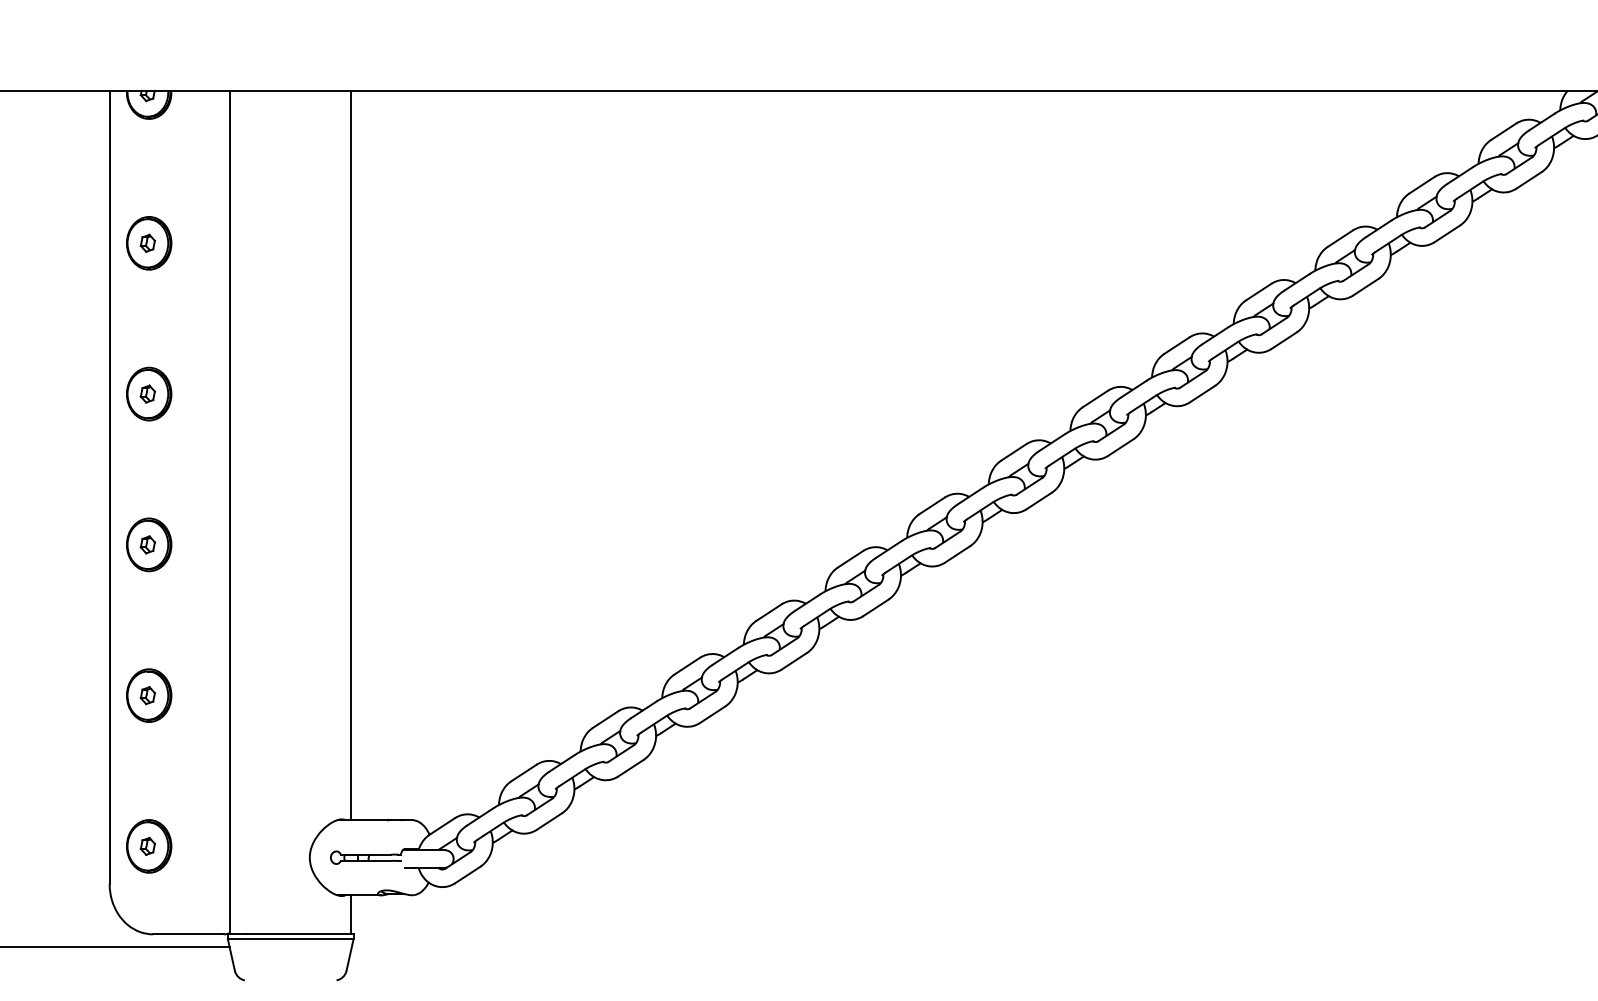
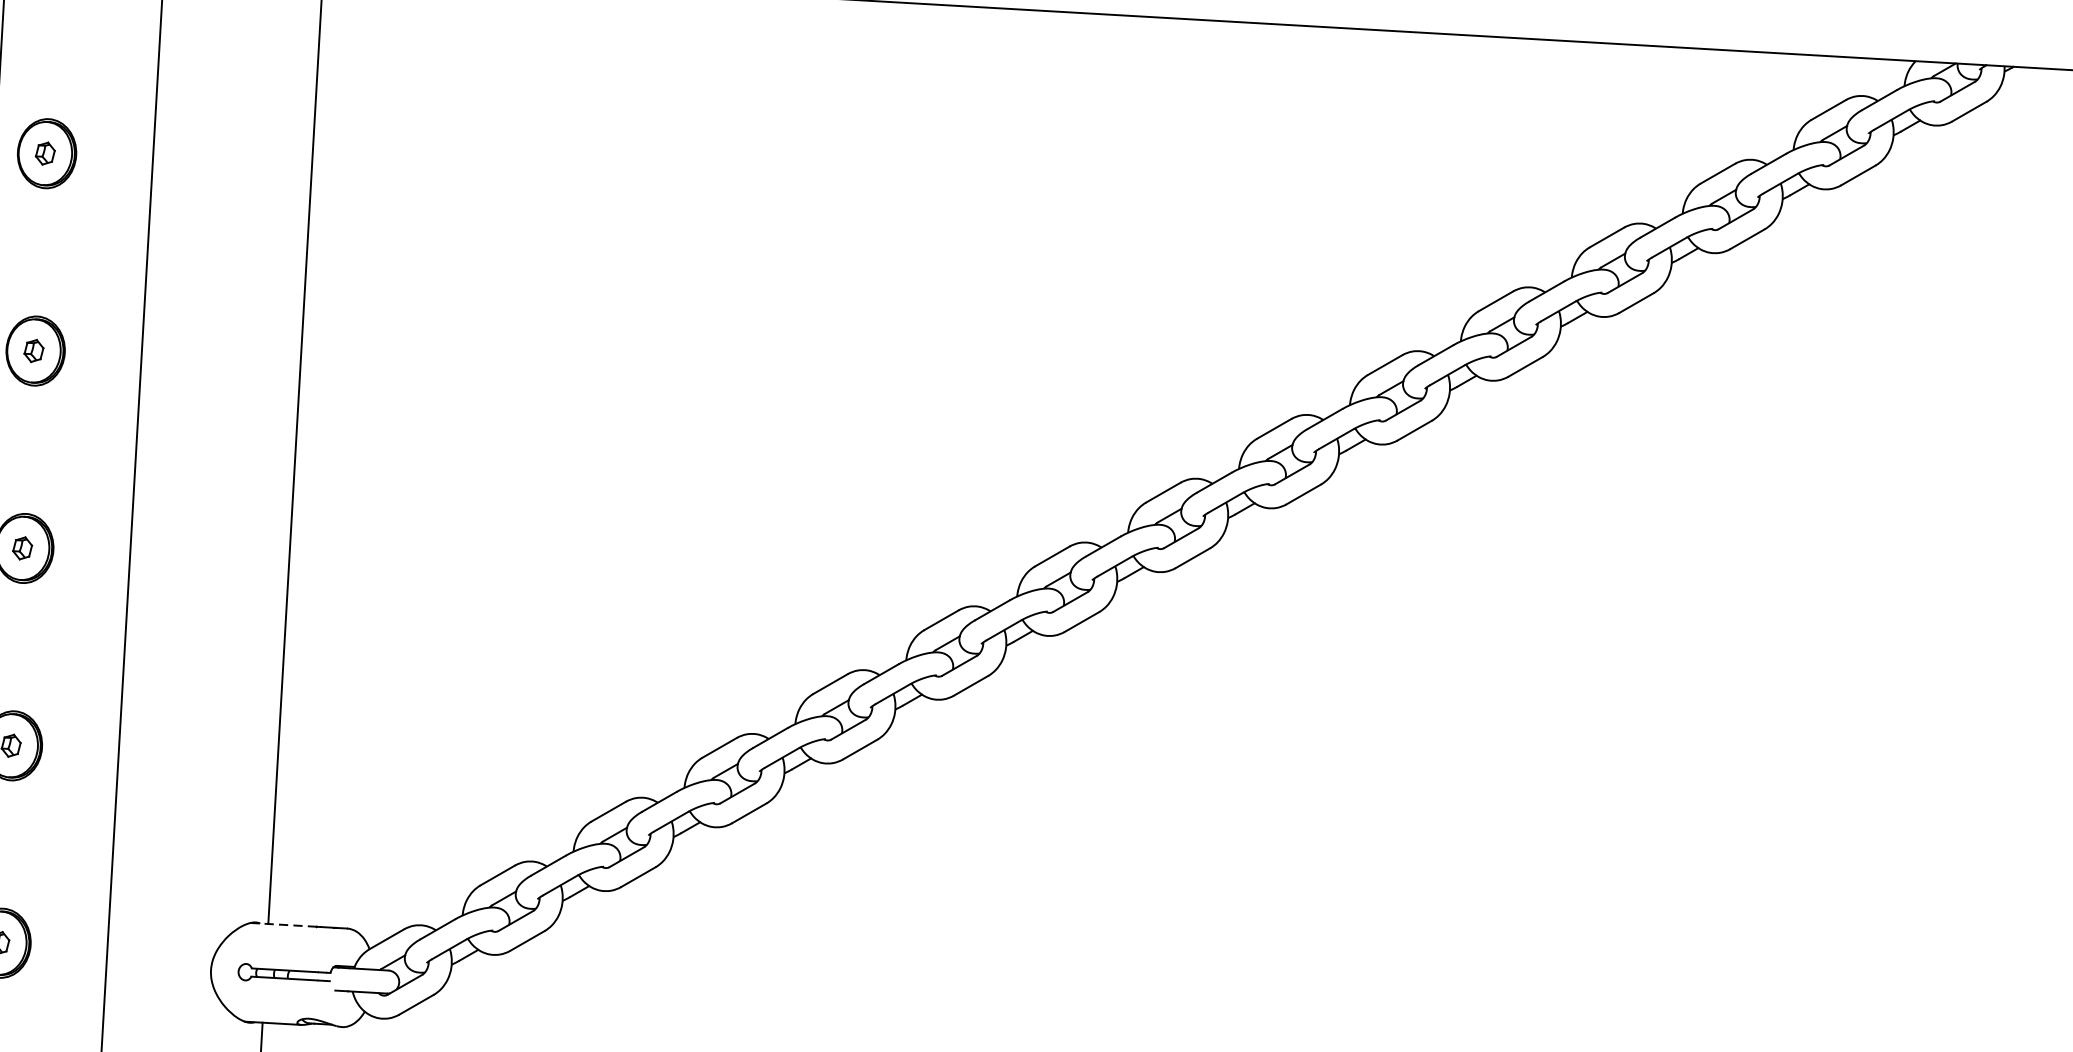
line: (362, 820) -> (282, 925), solid -> dashed

